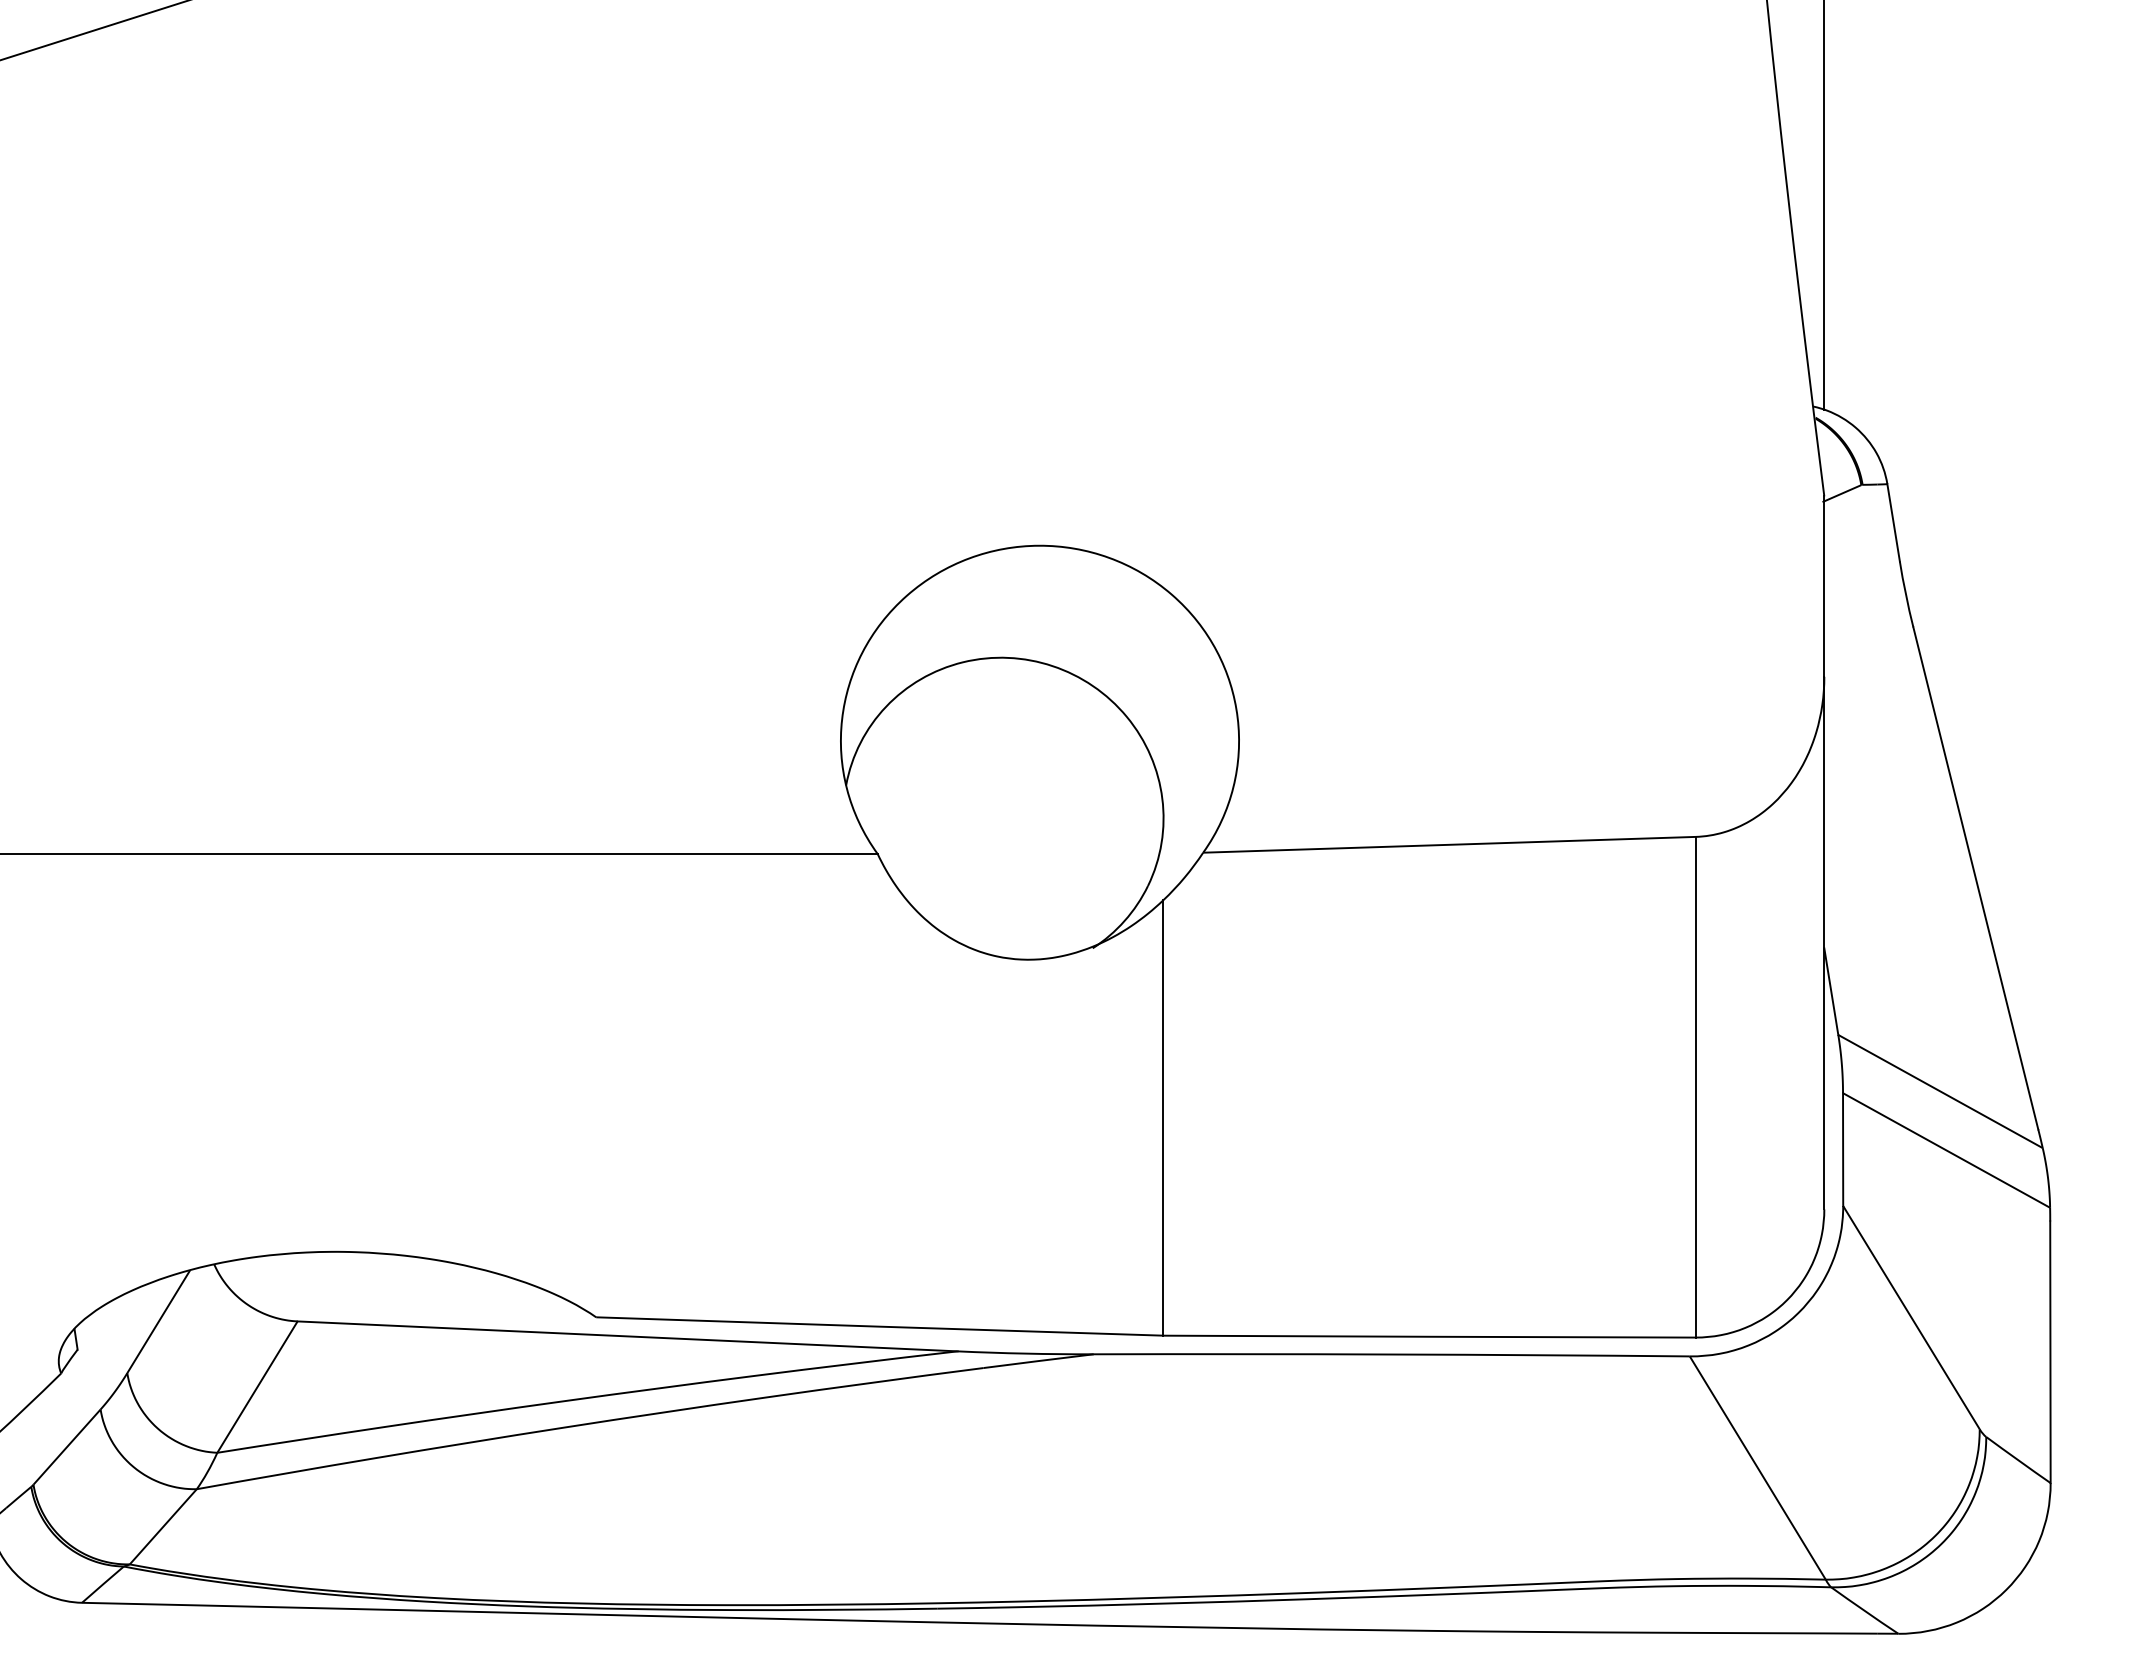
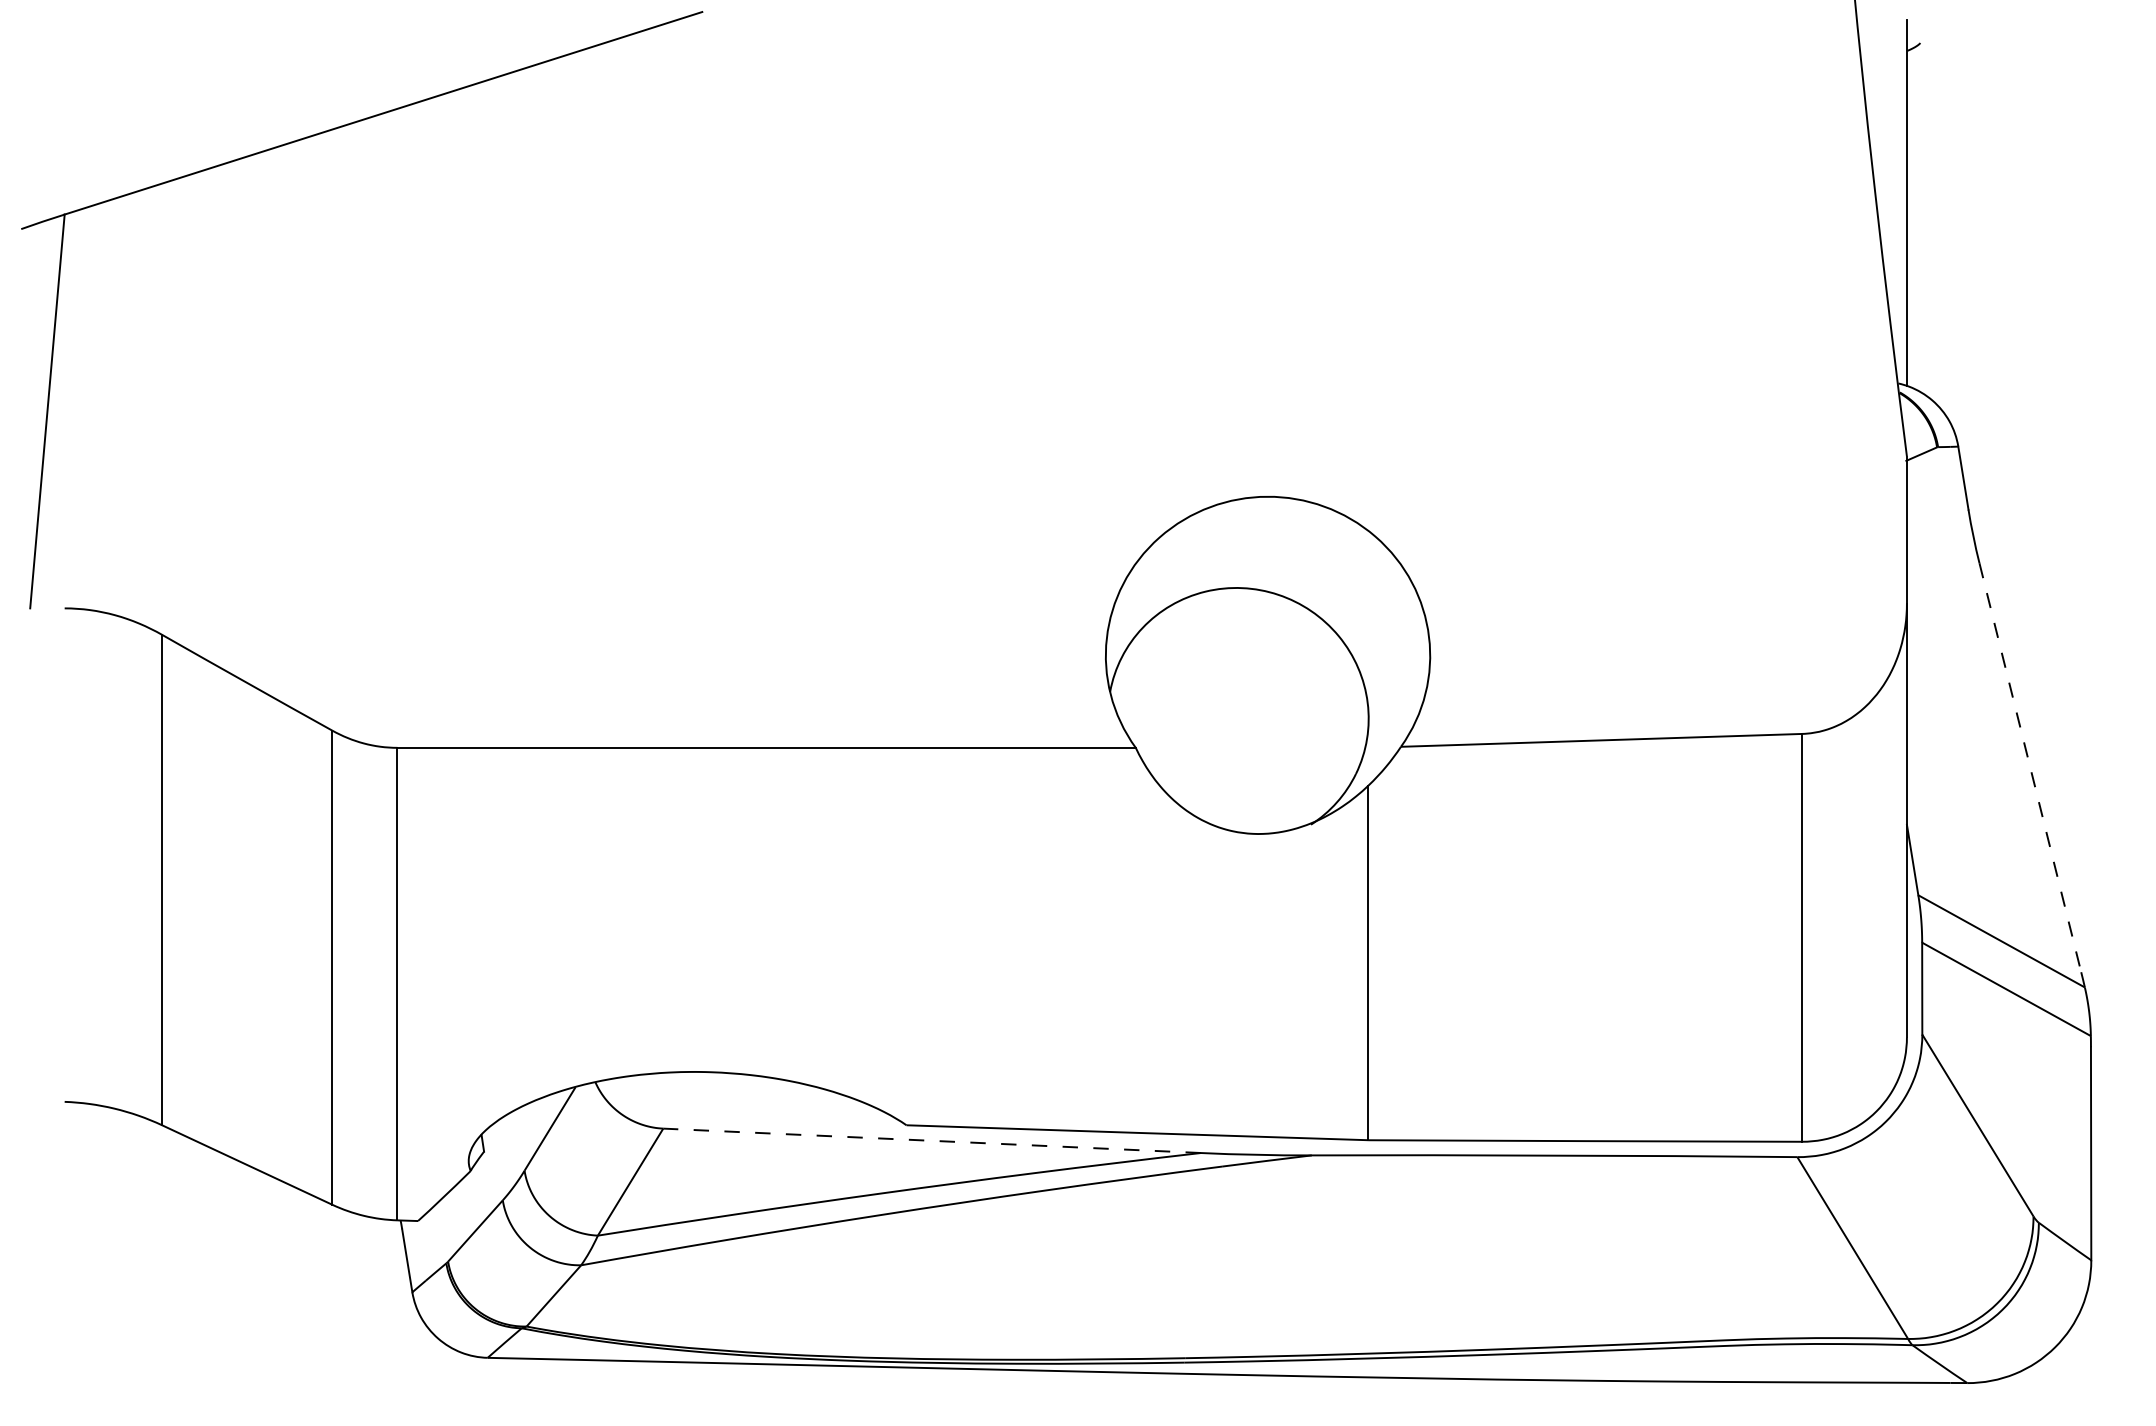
line: (1976, 878) -> (2030, 767), solid -> dashed
line: (626, 1335) -> (931, 1140), solid -> dashed

